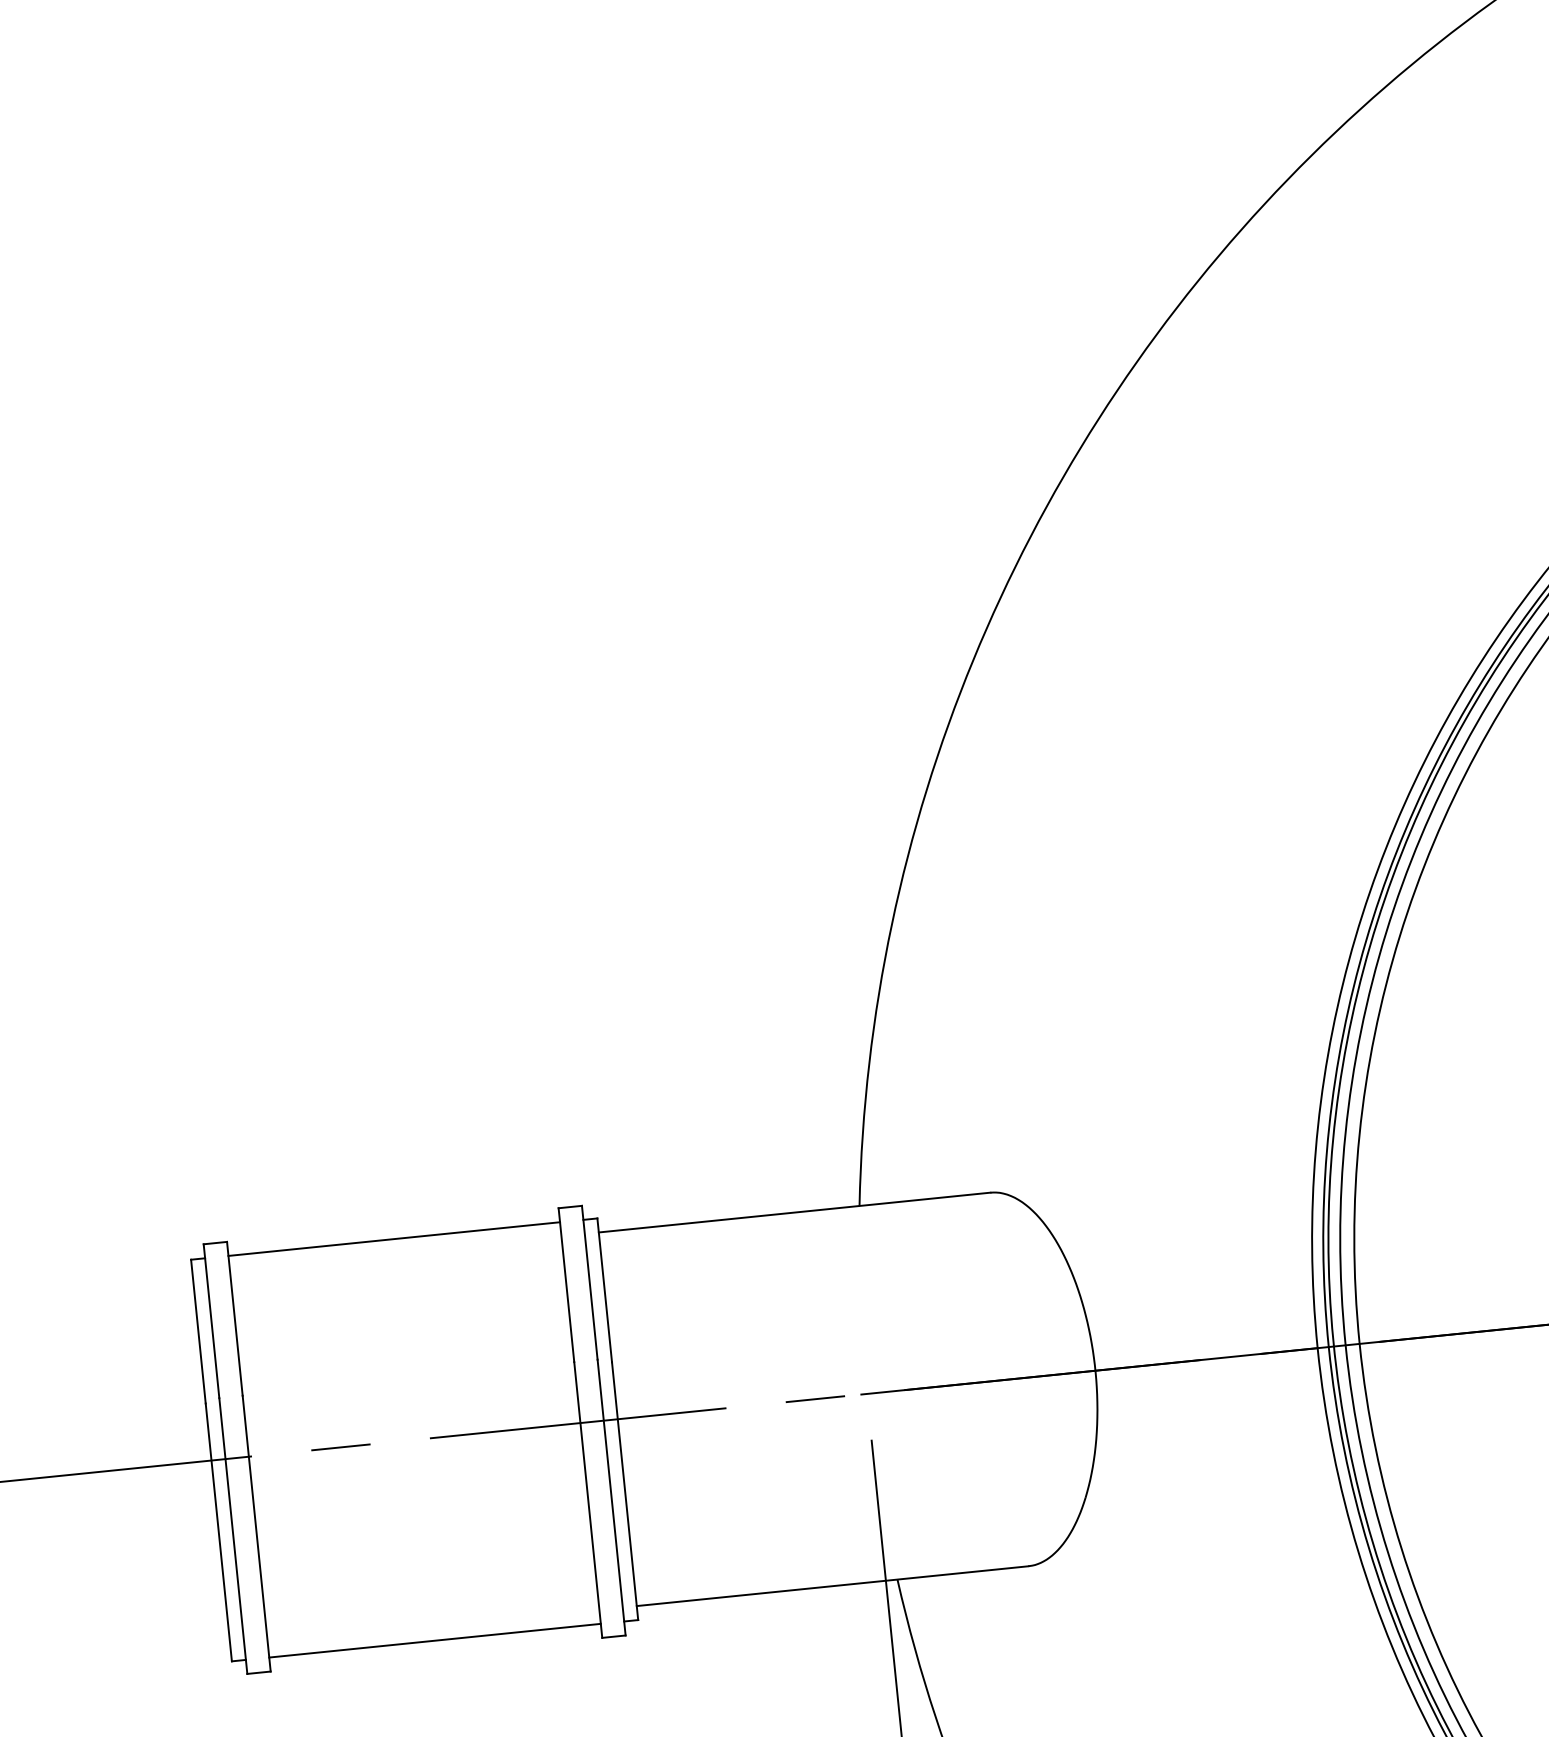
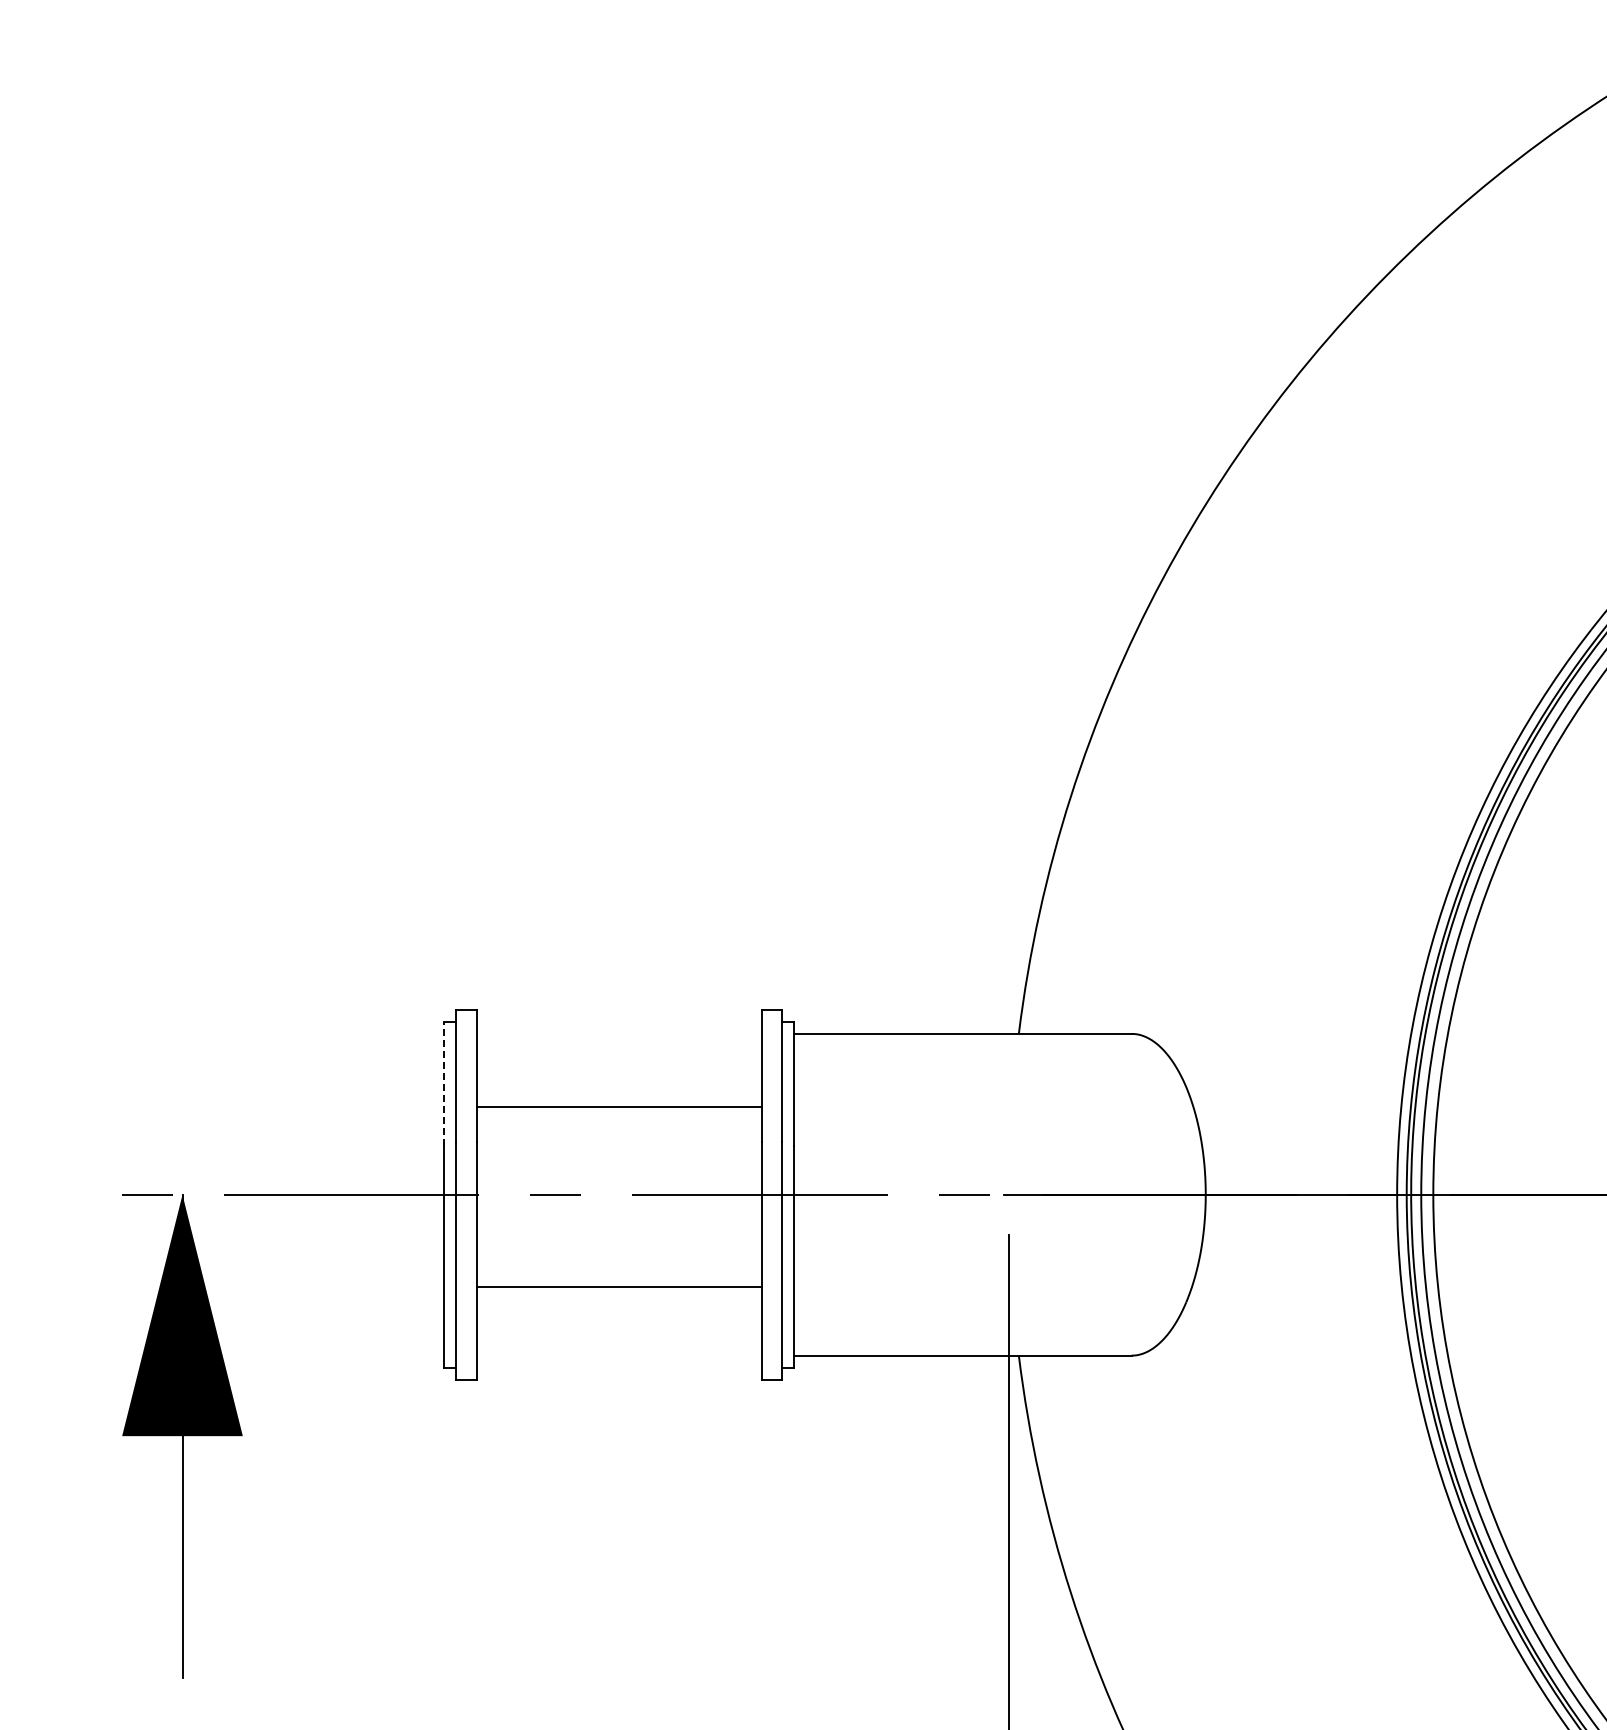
line: (394, 1238) -> (619, 1106), moved
line: (198, 1331) -> (444, 1083), solid -> dashed
line: (435, 1640) -> (619, 1286), moved

